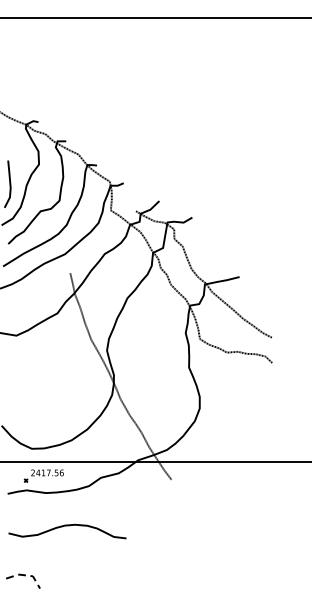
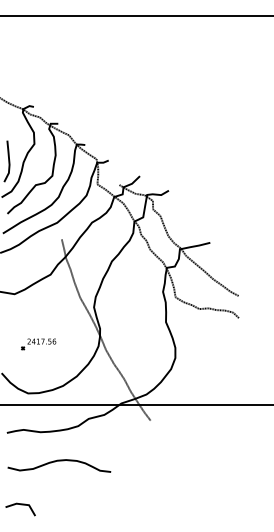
part: (43, 476) -> (38, 344), moved
line: (26, 575) -> (23, 504), dashed -> solid

